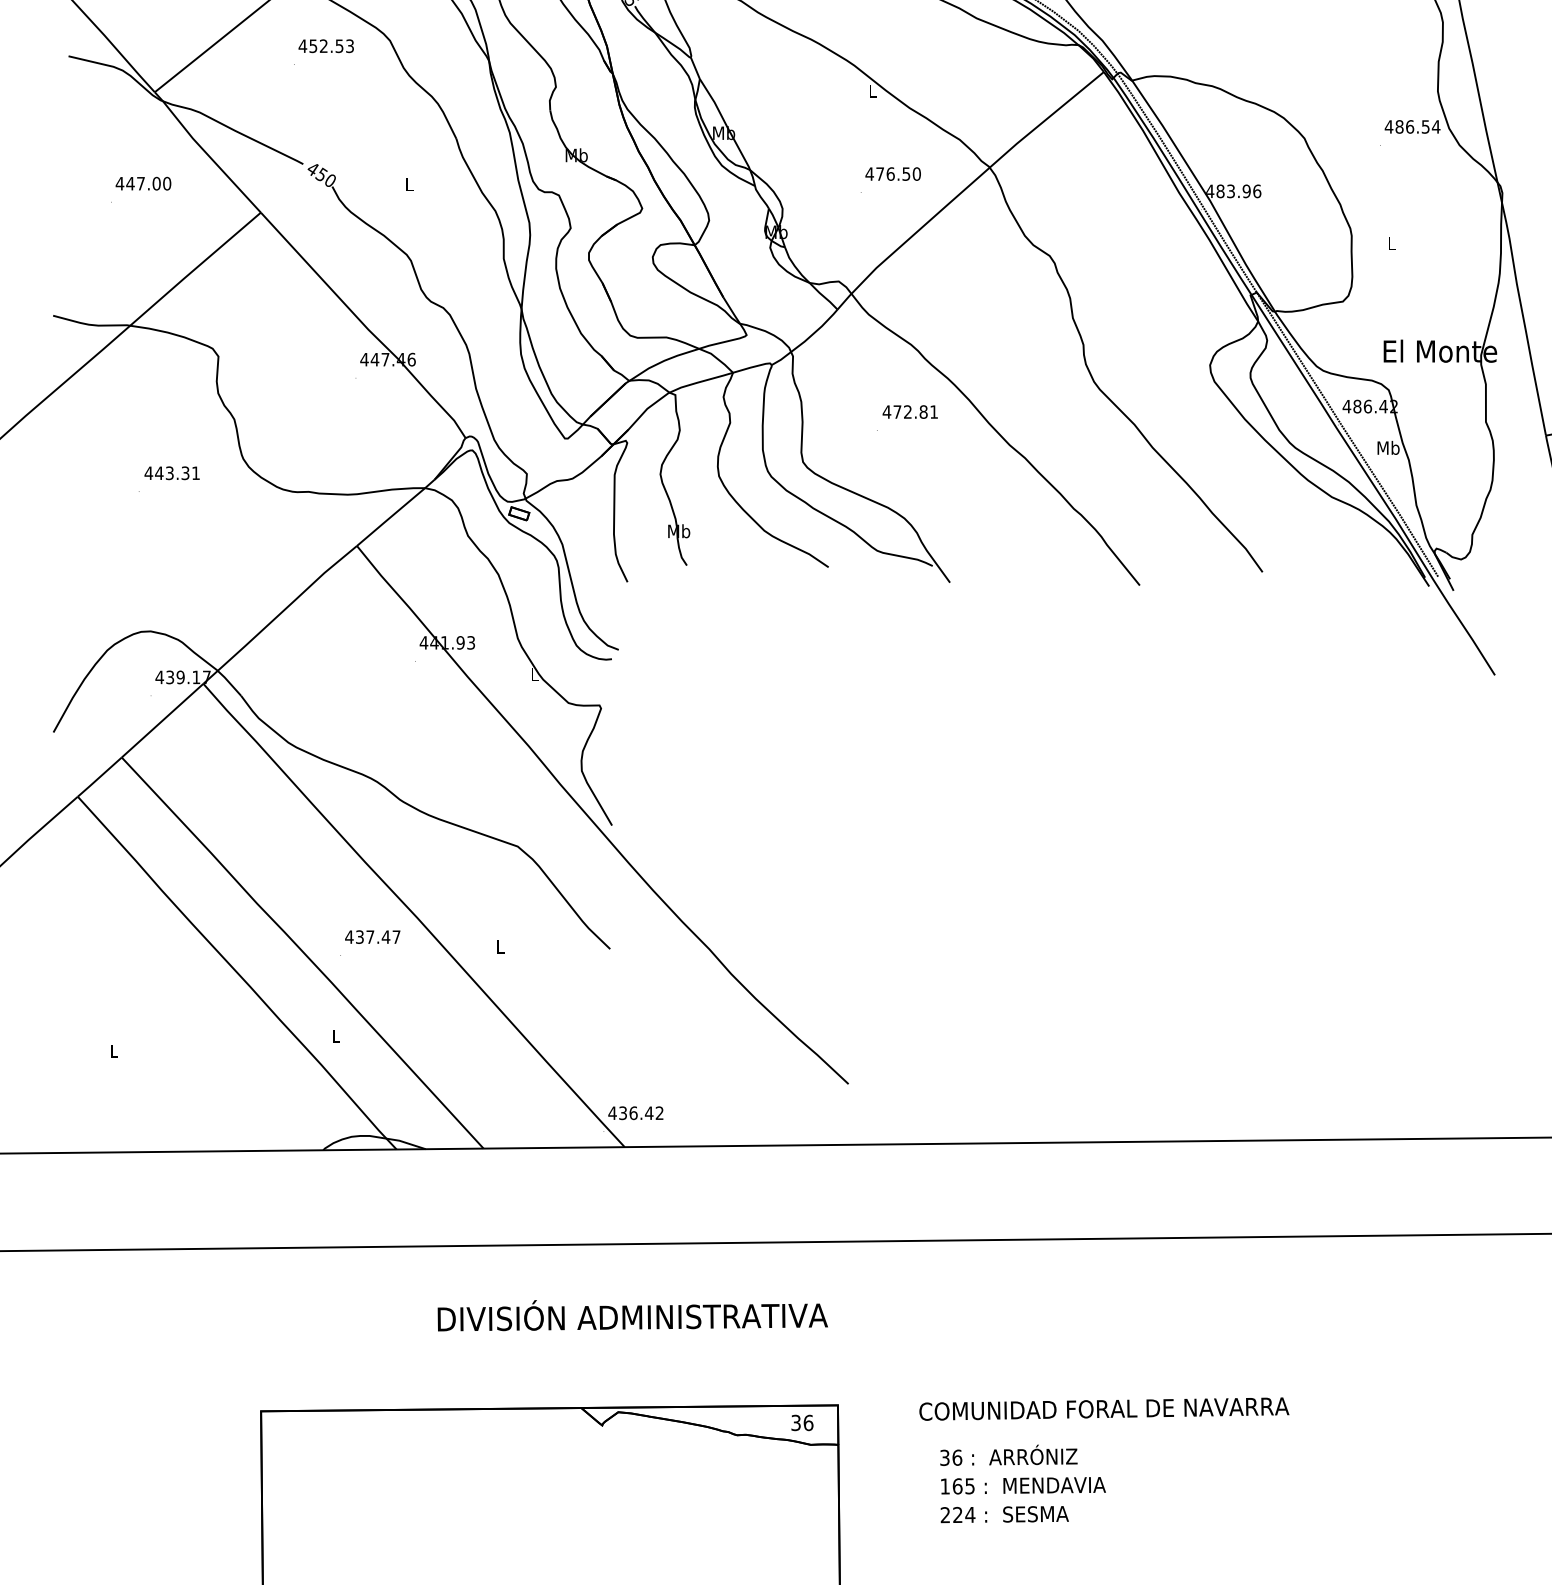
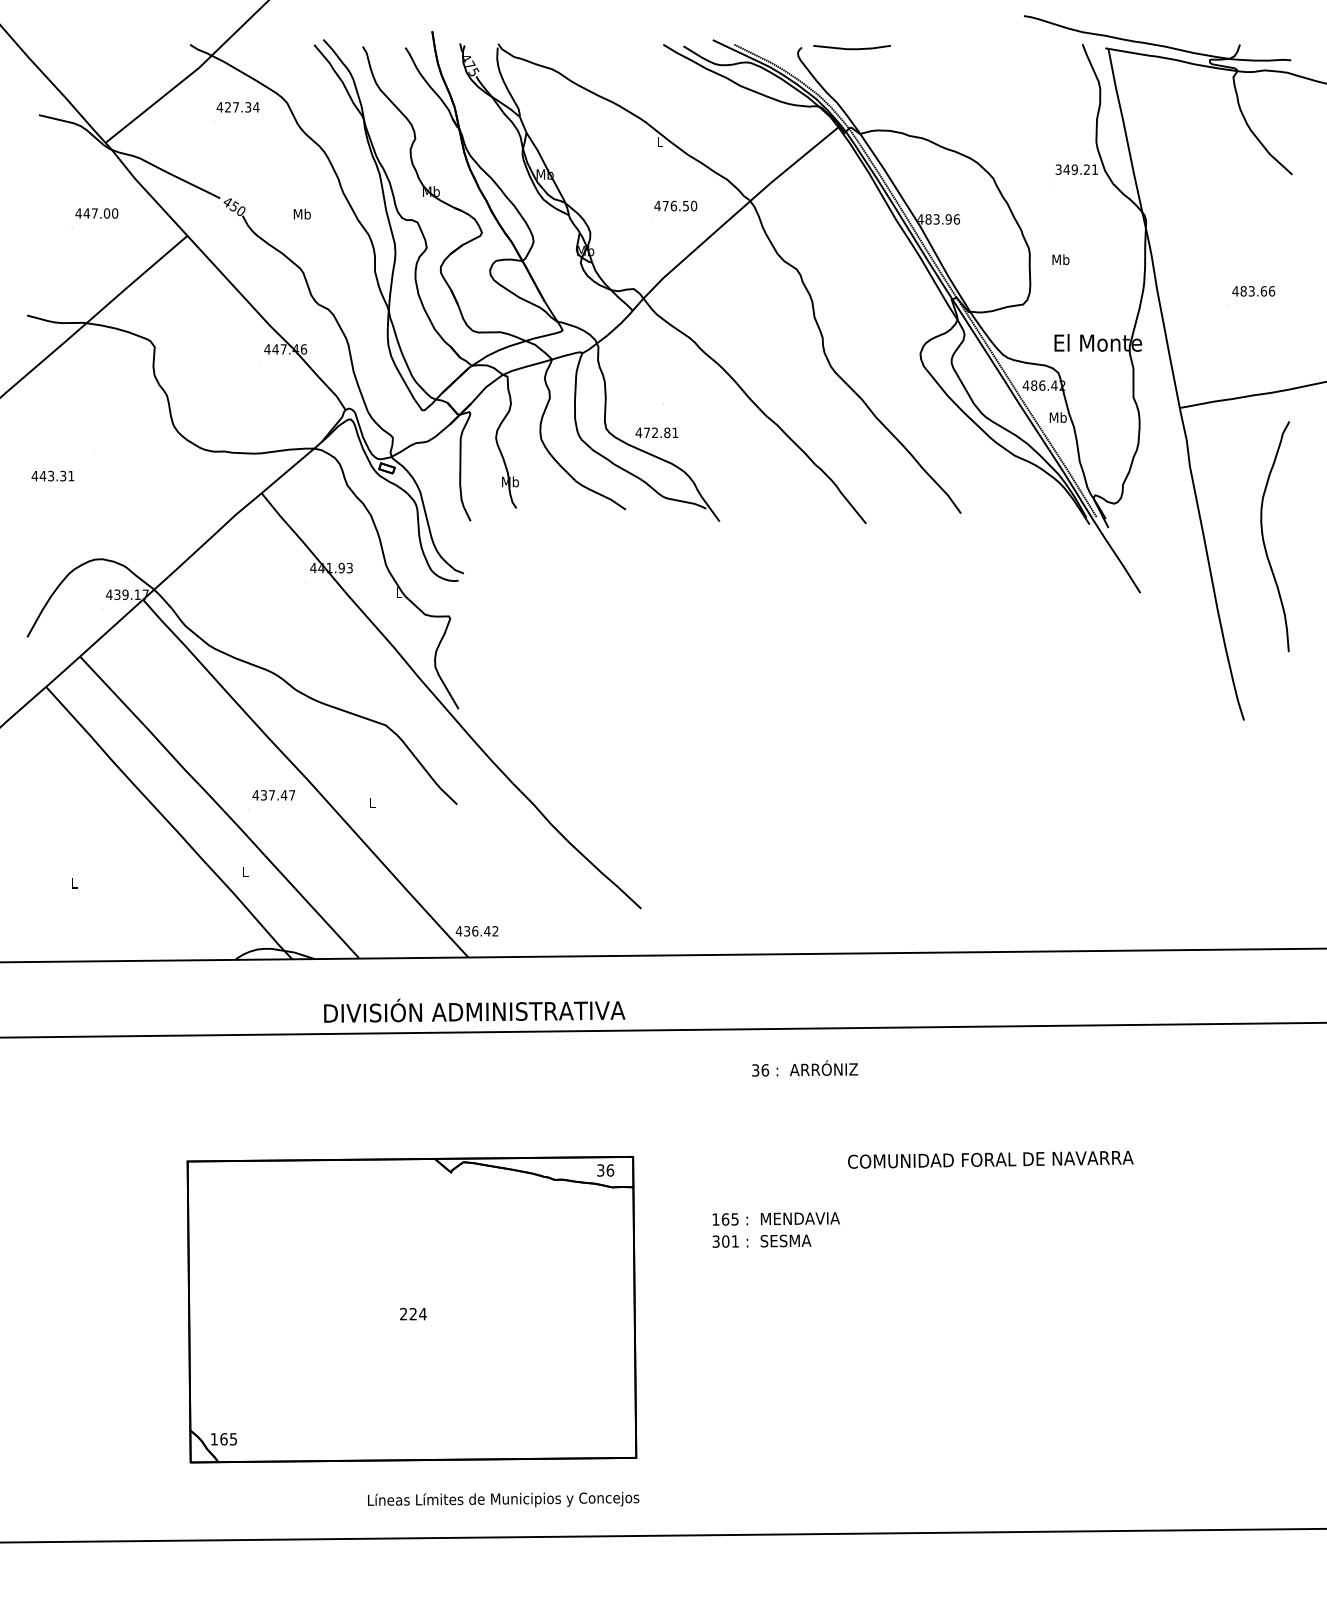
text: (332, 46) -> (242, 107), 452.53 -> 427.34
text: (1412, 126) -> (1076, 169), 486.54 -> 349.21
text: (408, 183) -> (301, 213), L -> Mb
text: (1391, 243) -> (1060, 259), L -> Mb
text: (909, 411) -> (656, 432), moved
text: (171, 472) -> (52, 475), moved
text: (632, 1315) -> (474, 1010), moved
text: (1103, 1408) -> (990, 1159), moved
text: (1009, 1455) -> (805, 1068), moved
text: (957, 1514) -> (725, 1241), 224 -> 301

